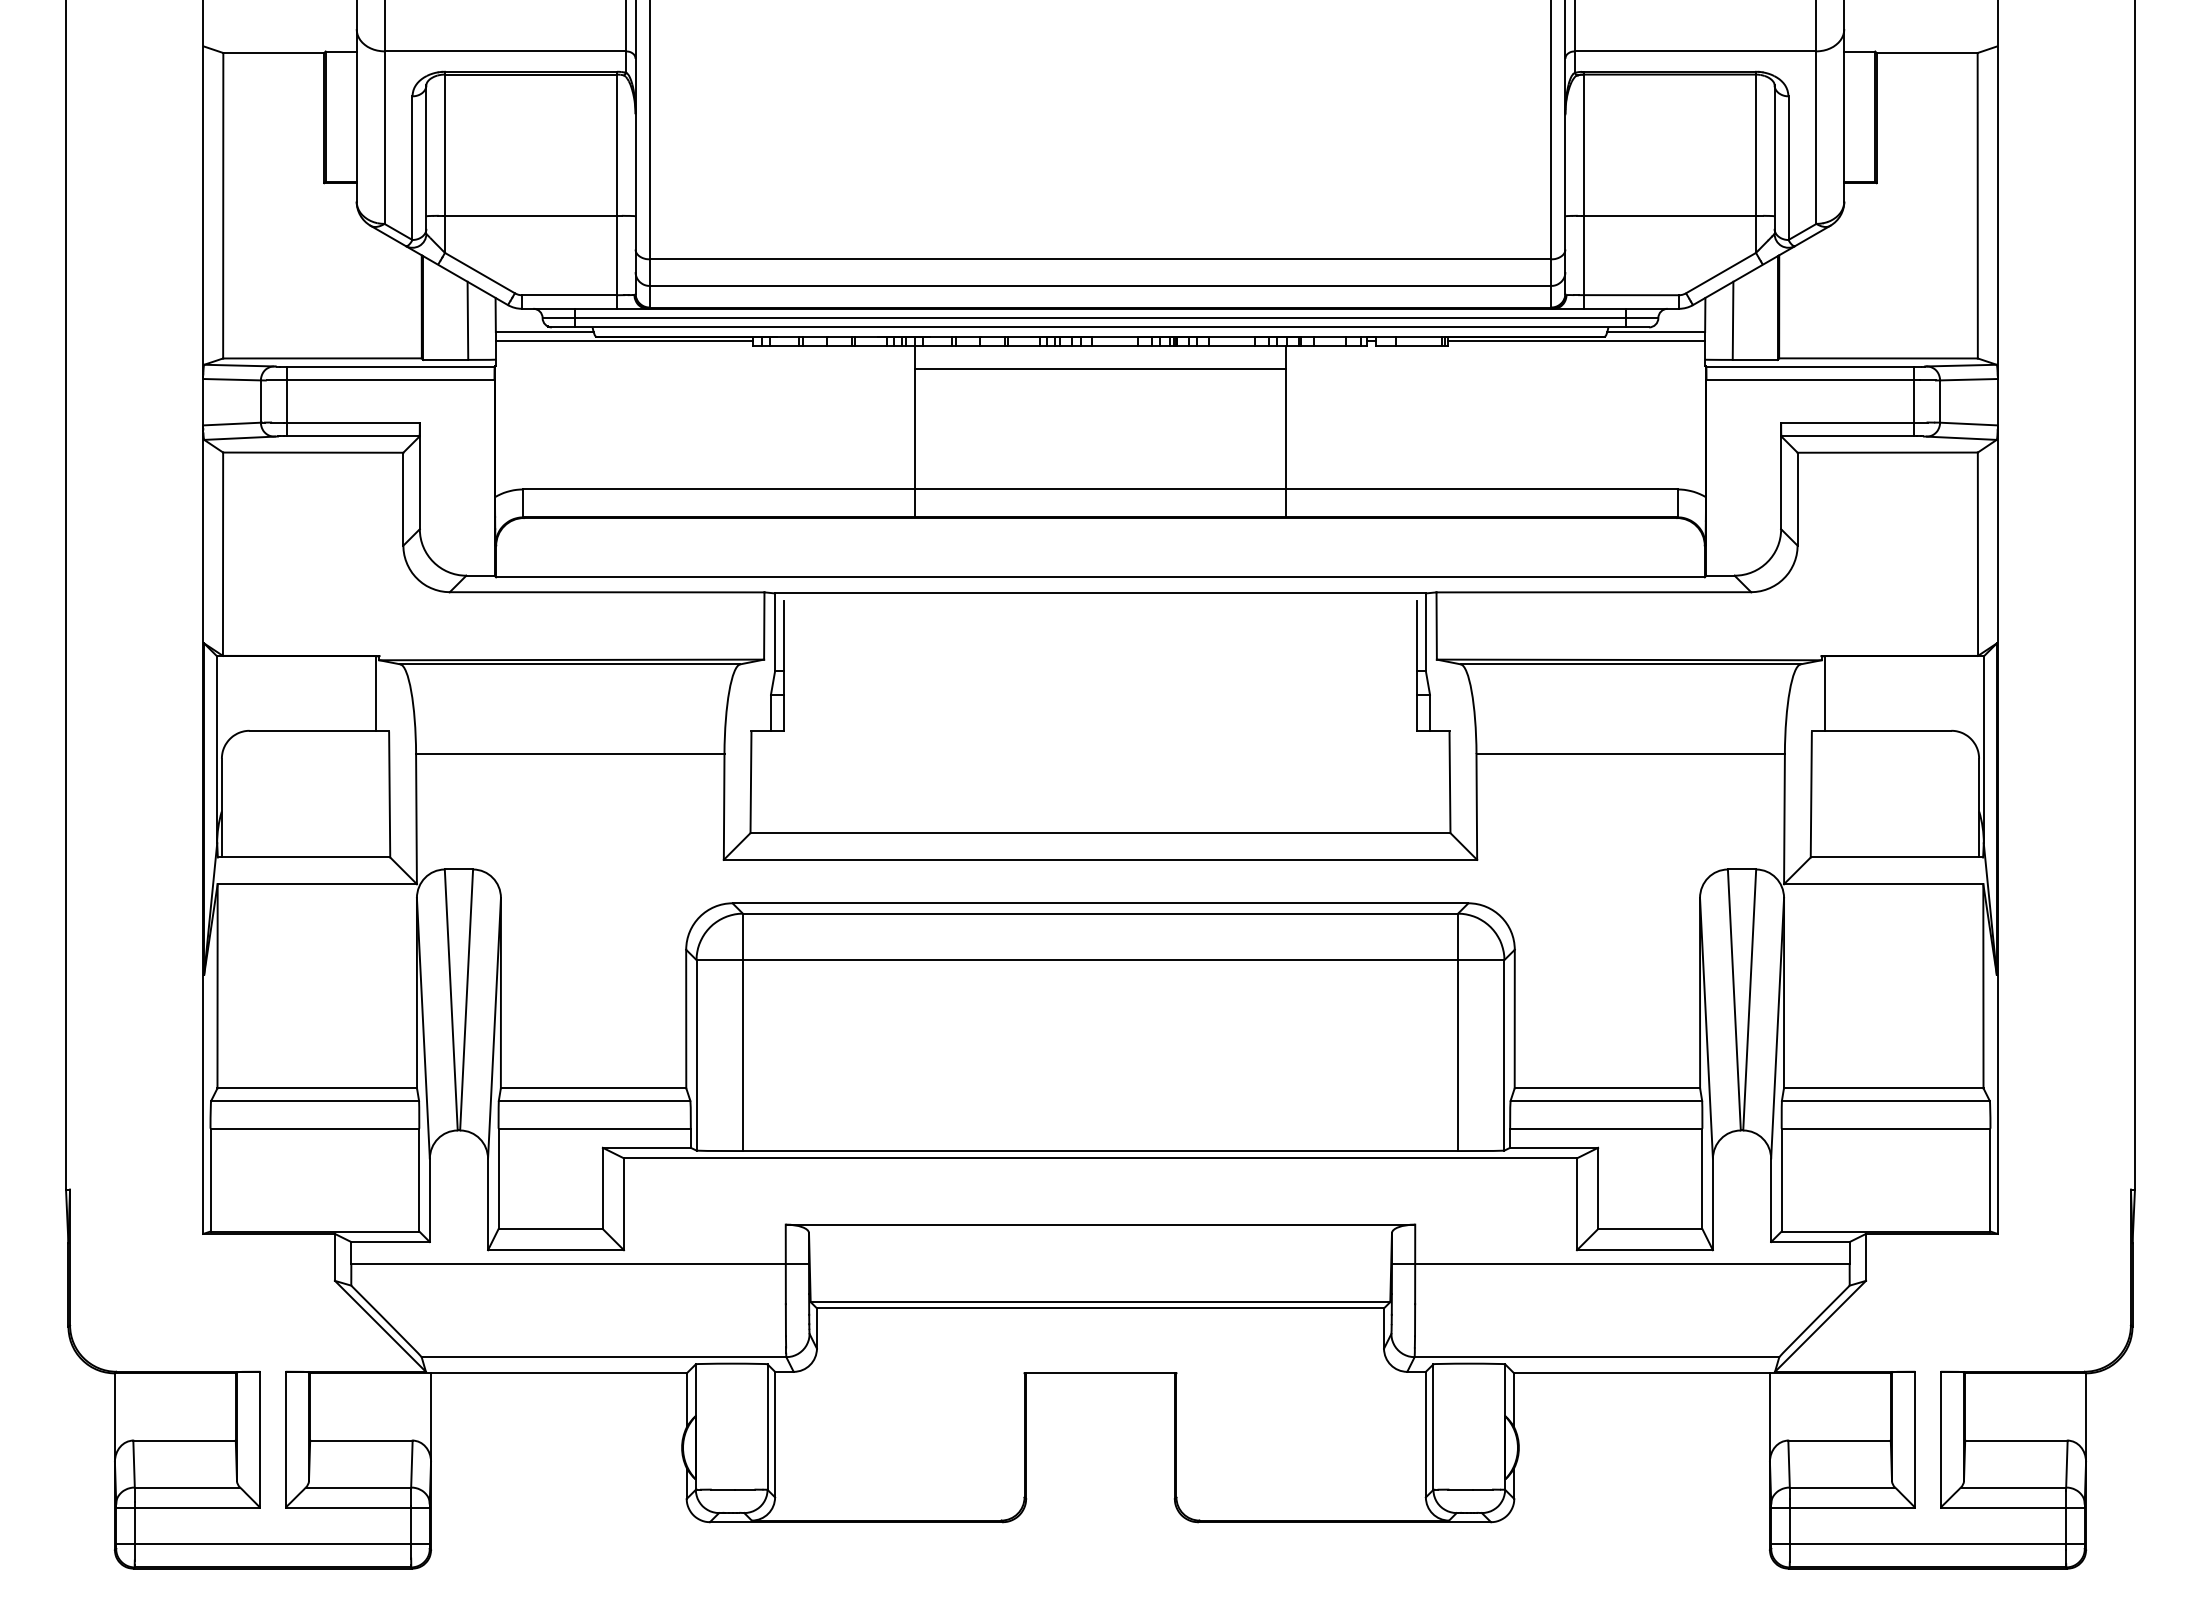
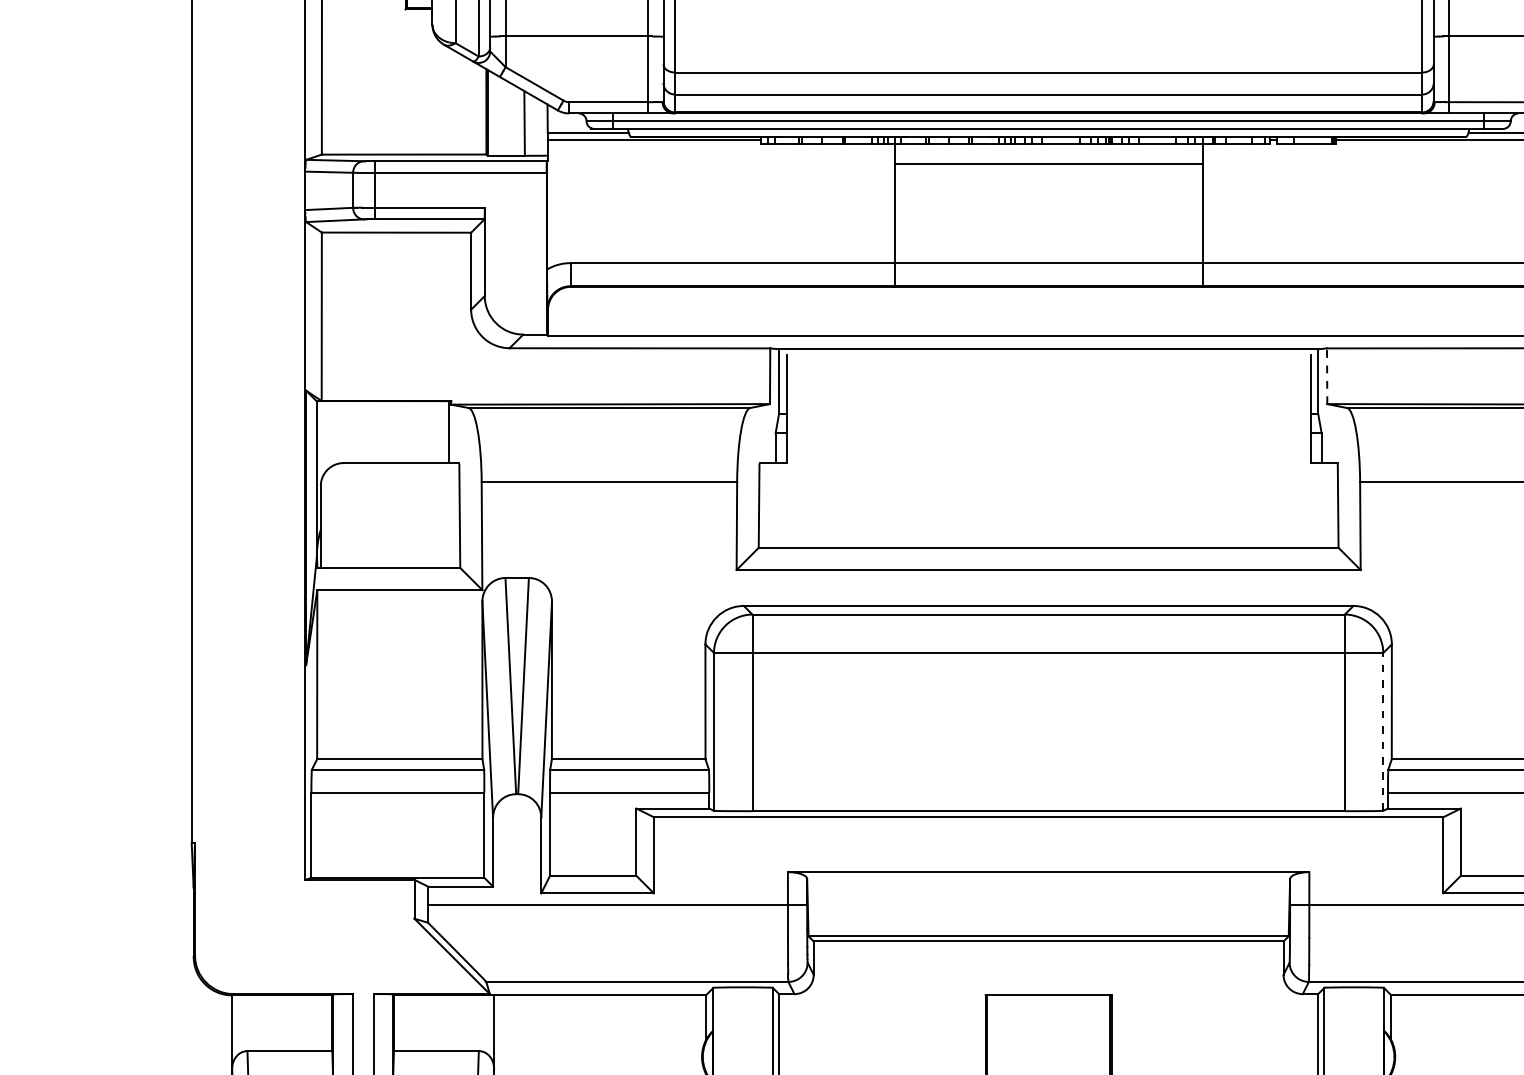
line: (1436, 626) -> (1326, 376), solid -> dashed
line: (1504, 1054) -> (1383, 731), solid -> dashed

